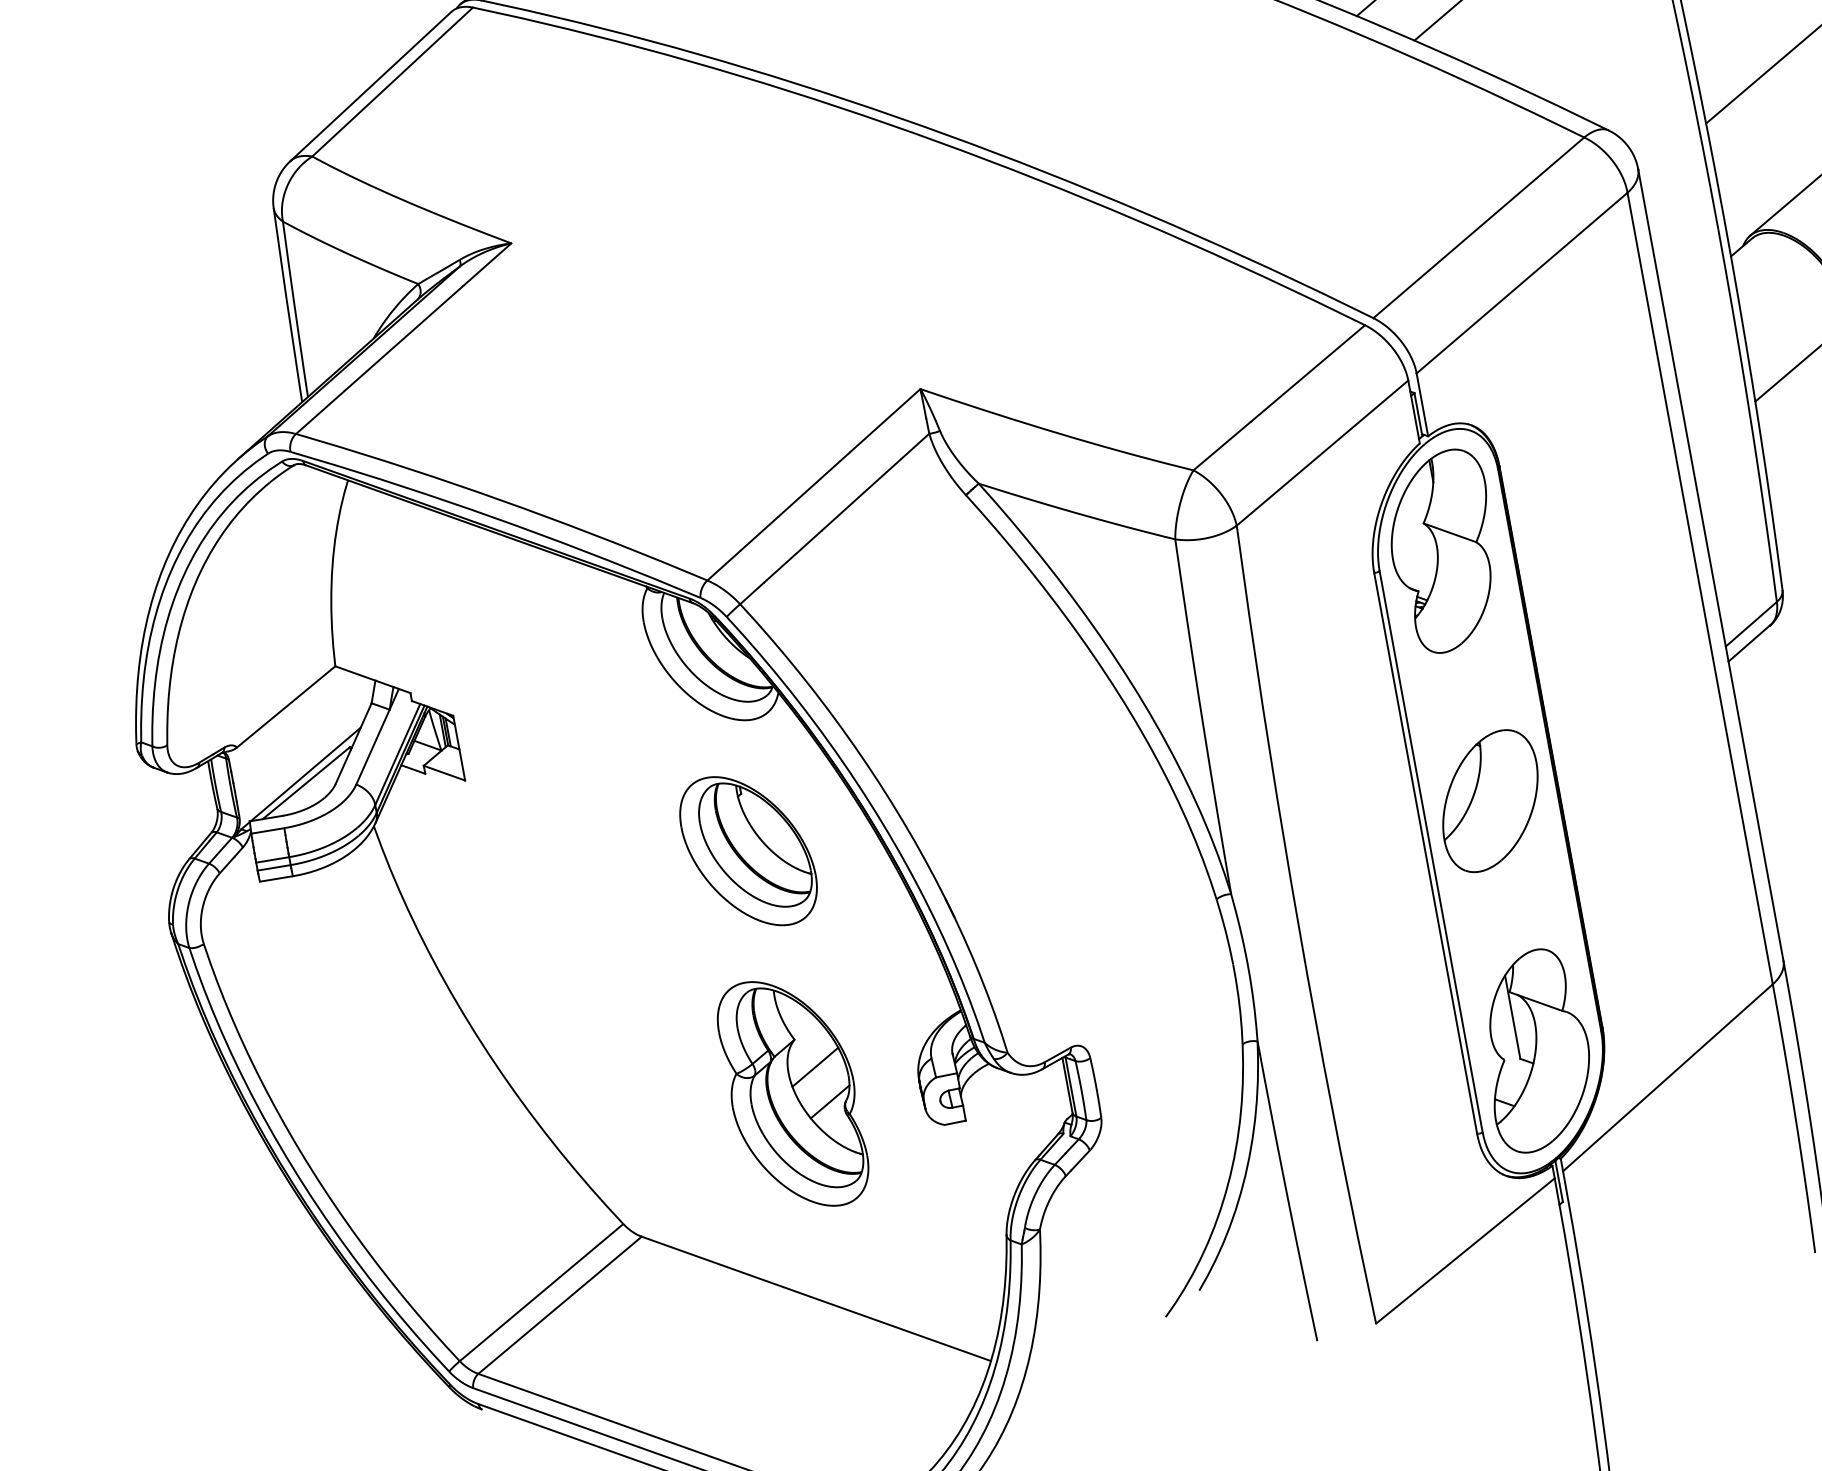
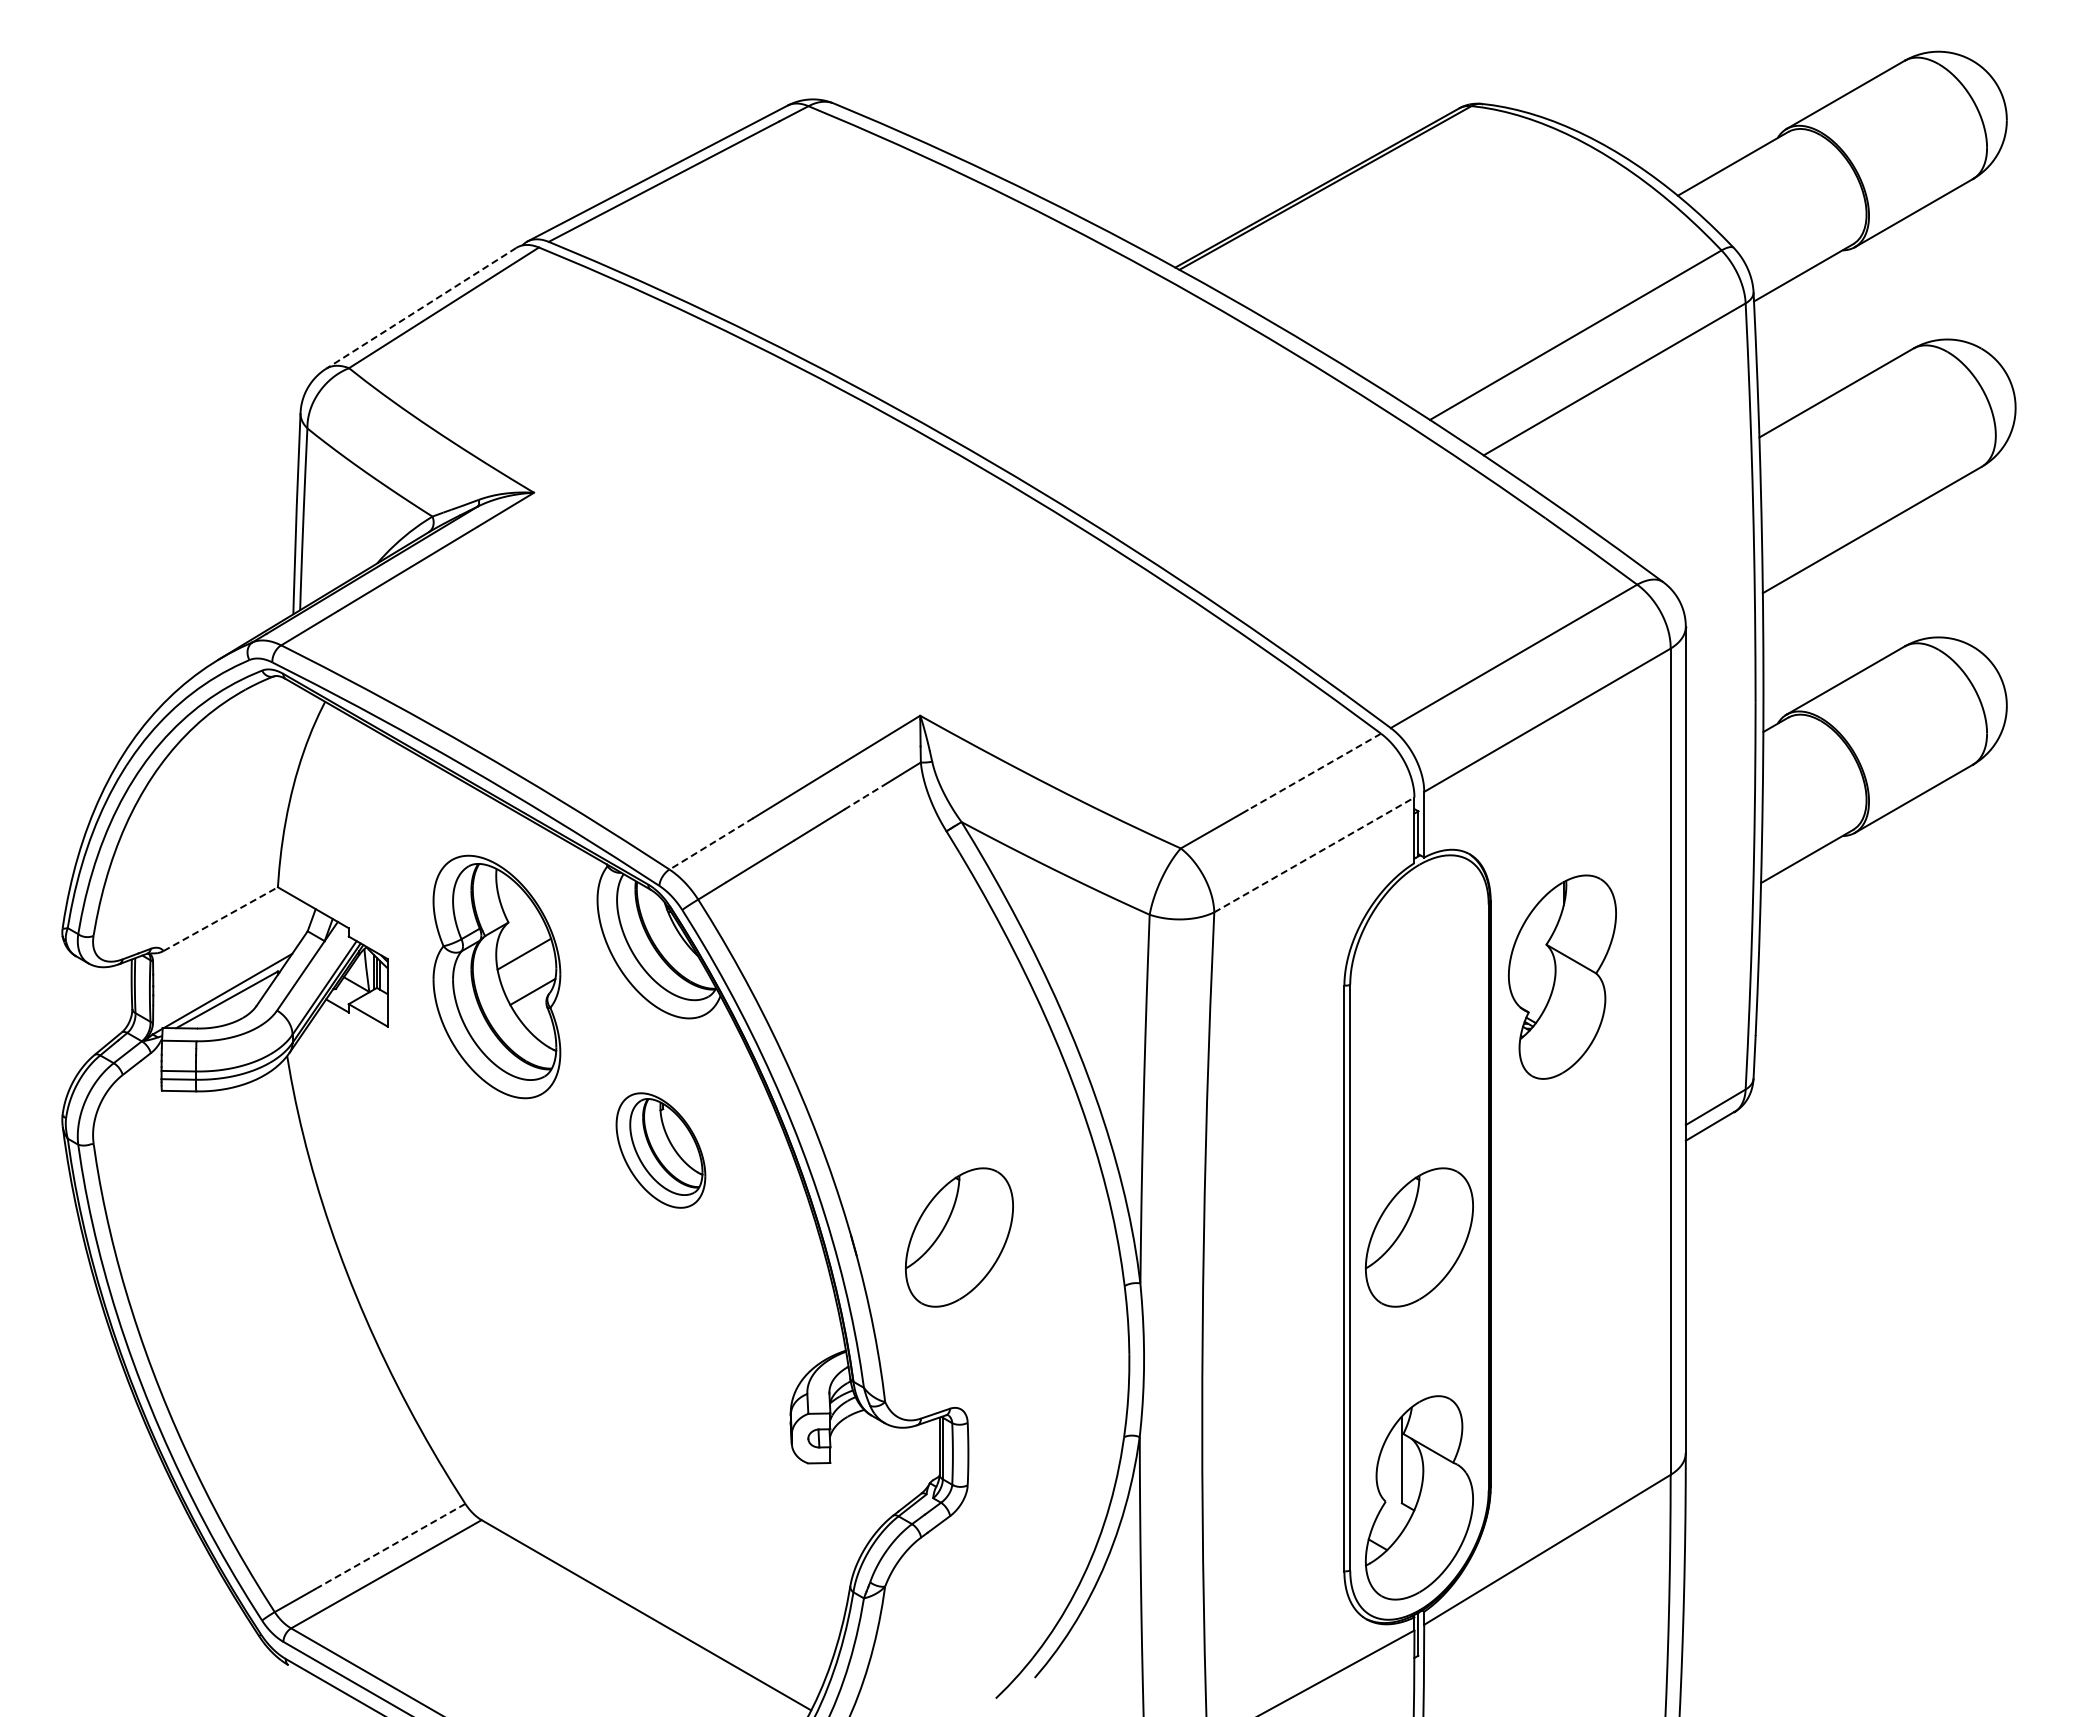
line: (371, 86) -> (421, 308), solid -> dashed
line: (1307, 373) -> (1314, 771), solid -> dashed
line: (1322, 452) -> (1314, 854), solid -> dashed
line: (883, 475) -> (866, 796), solid -> dashed
line: (743, 549) -> (711, 844), solid -> dashed
part: (1444, 551) -> (1562, 976), moved
line: (286, 706) -> (221, 918), solid -> dashed
part: (748, 851) -> (660, 1150), size x0.7
part: (1049, 881) -> (959, 1237), added
part: (792, 1093) -> (496, 976), moved
line: (559, 1276) -> (391, 1545), solid -> dashed

